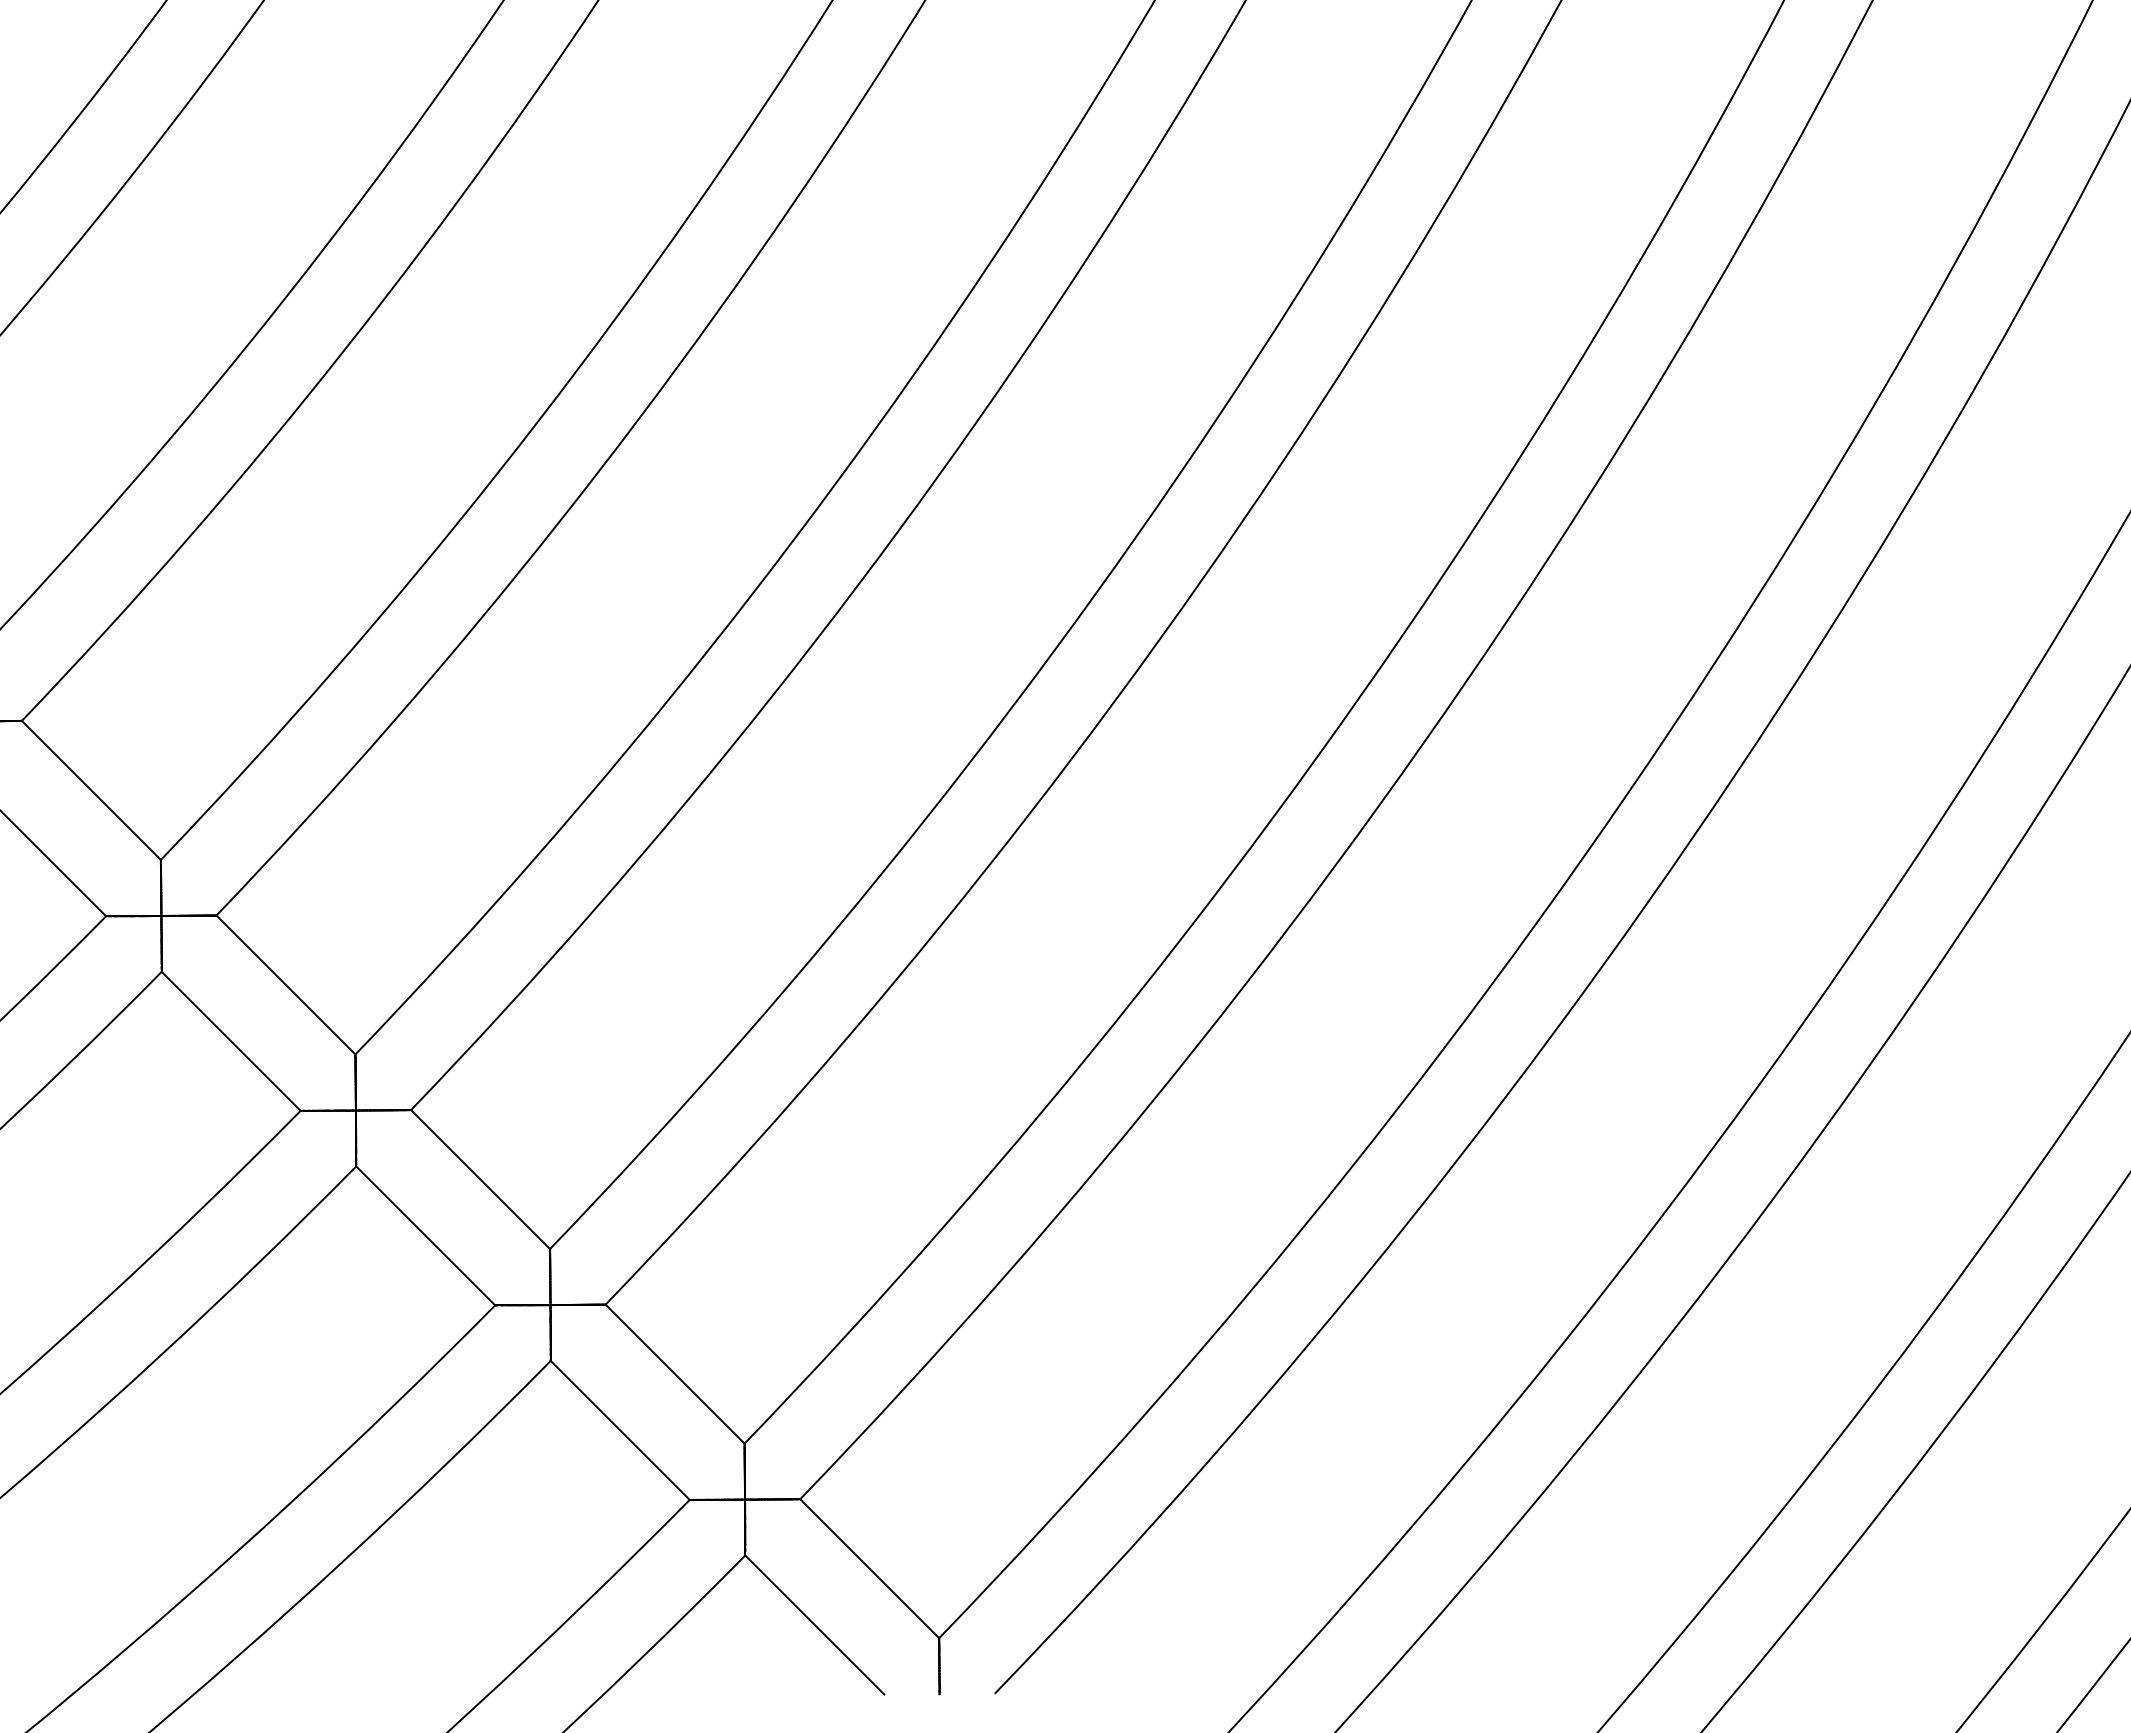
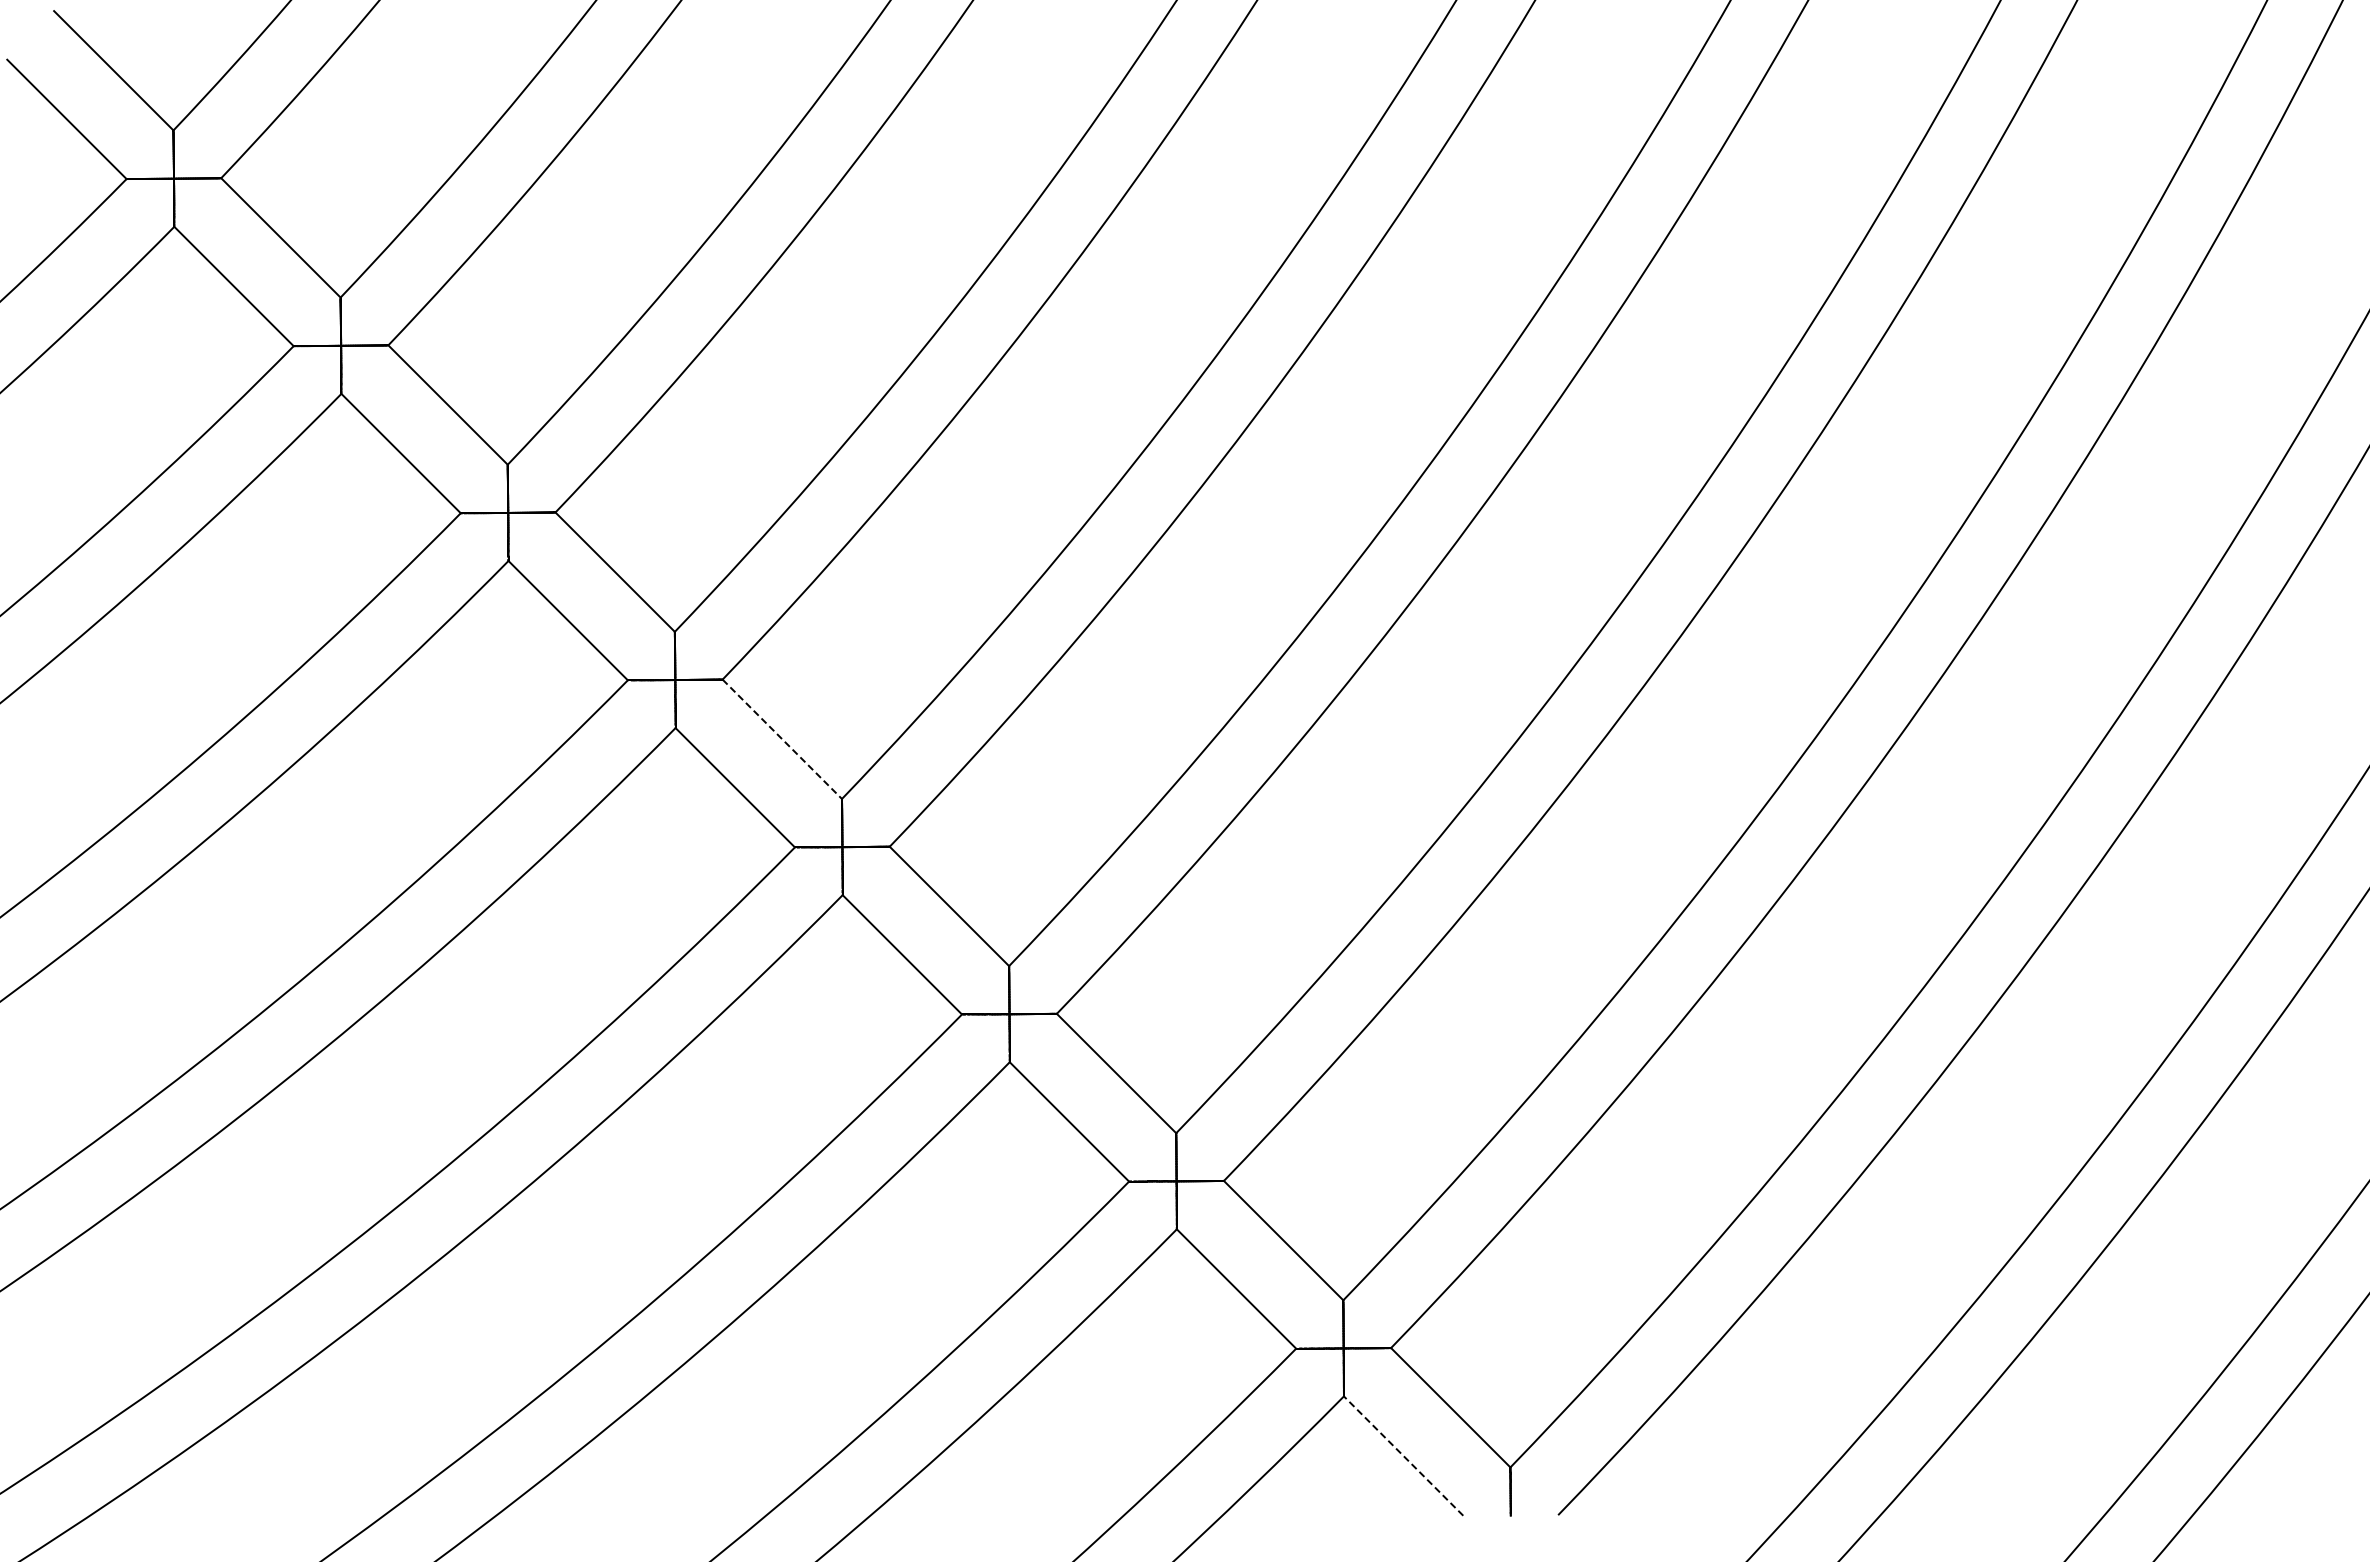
line: (91, 790) -> (782, 739), solid -> dashed
line: (814, 1624) -> (1403, 1455), solid -> dashed

